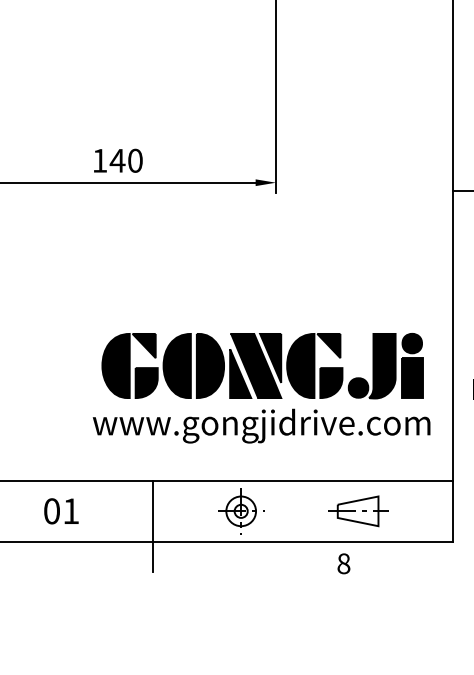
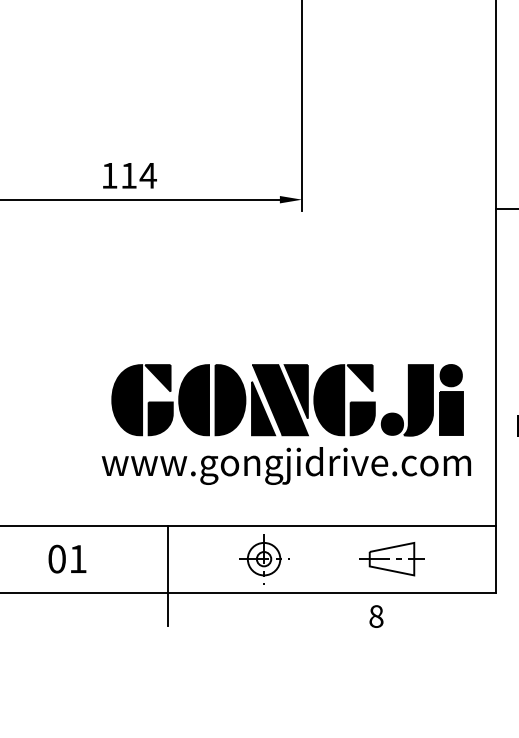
text: (126, 160) -> (138, 175), 140 -> 114

